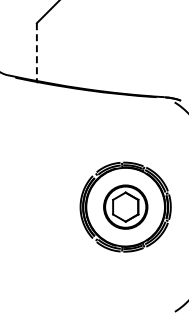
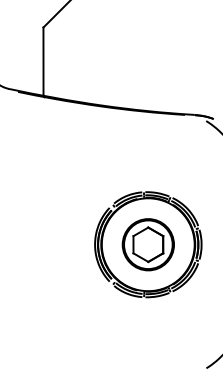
line: (36, 52) -> (43, 62), dashed -> solid

